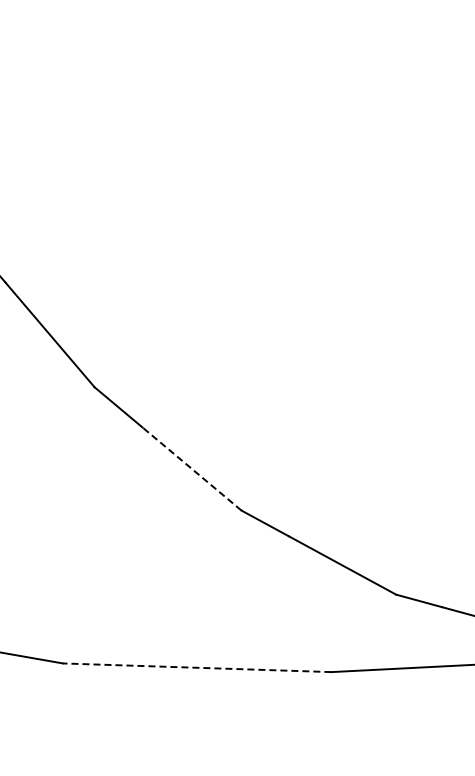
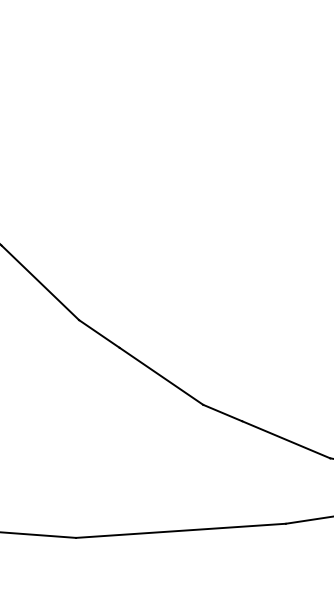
line: (192, 469) -> (161, 376), dashed -> solid
line: (196, 667) -> (180, 530), dashed -> solid

